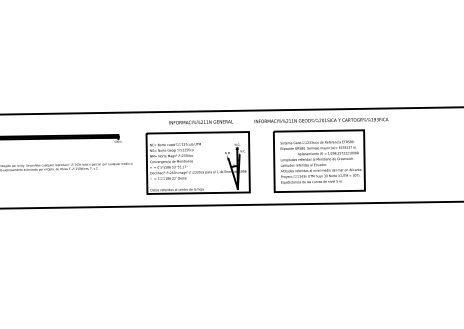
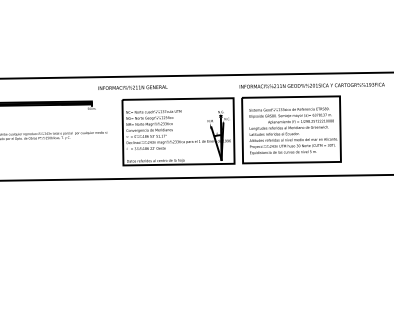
text: (200, 122) -> (132, 87), moved
part: (319, 160) -> (291, 129), moved

